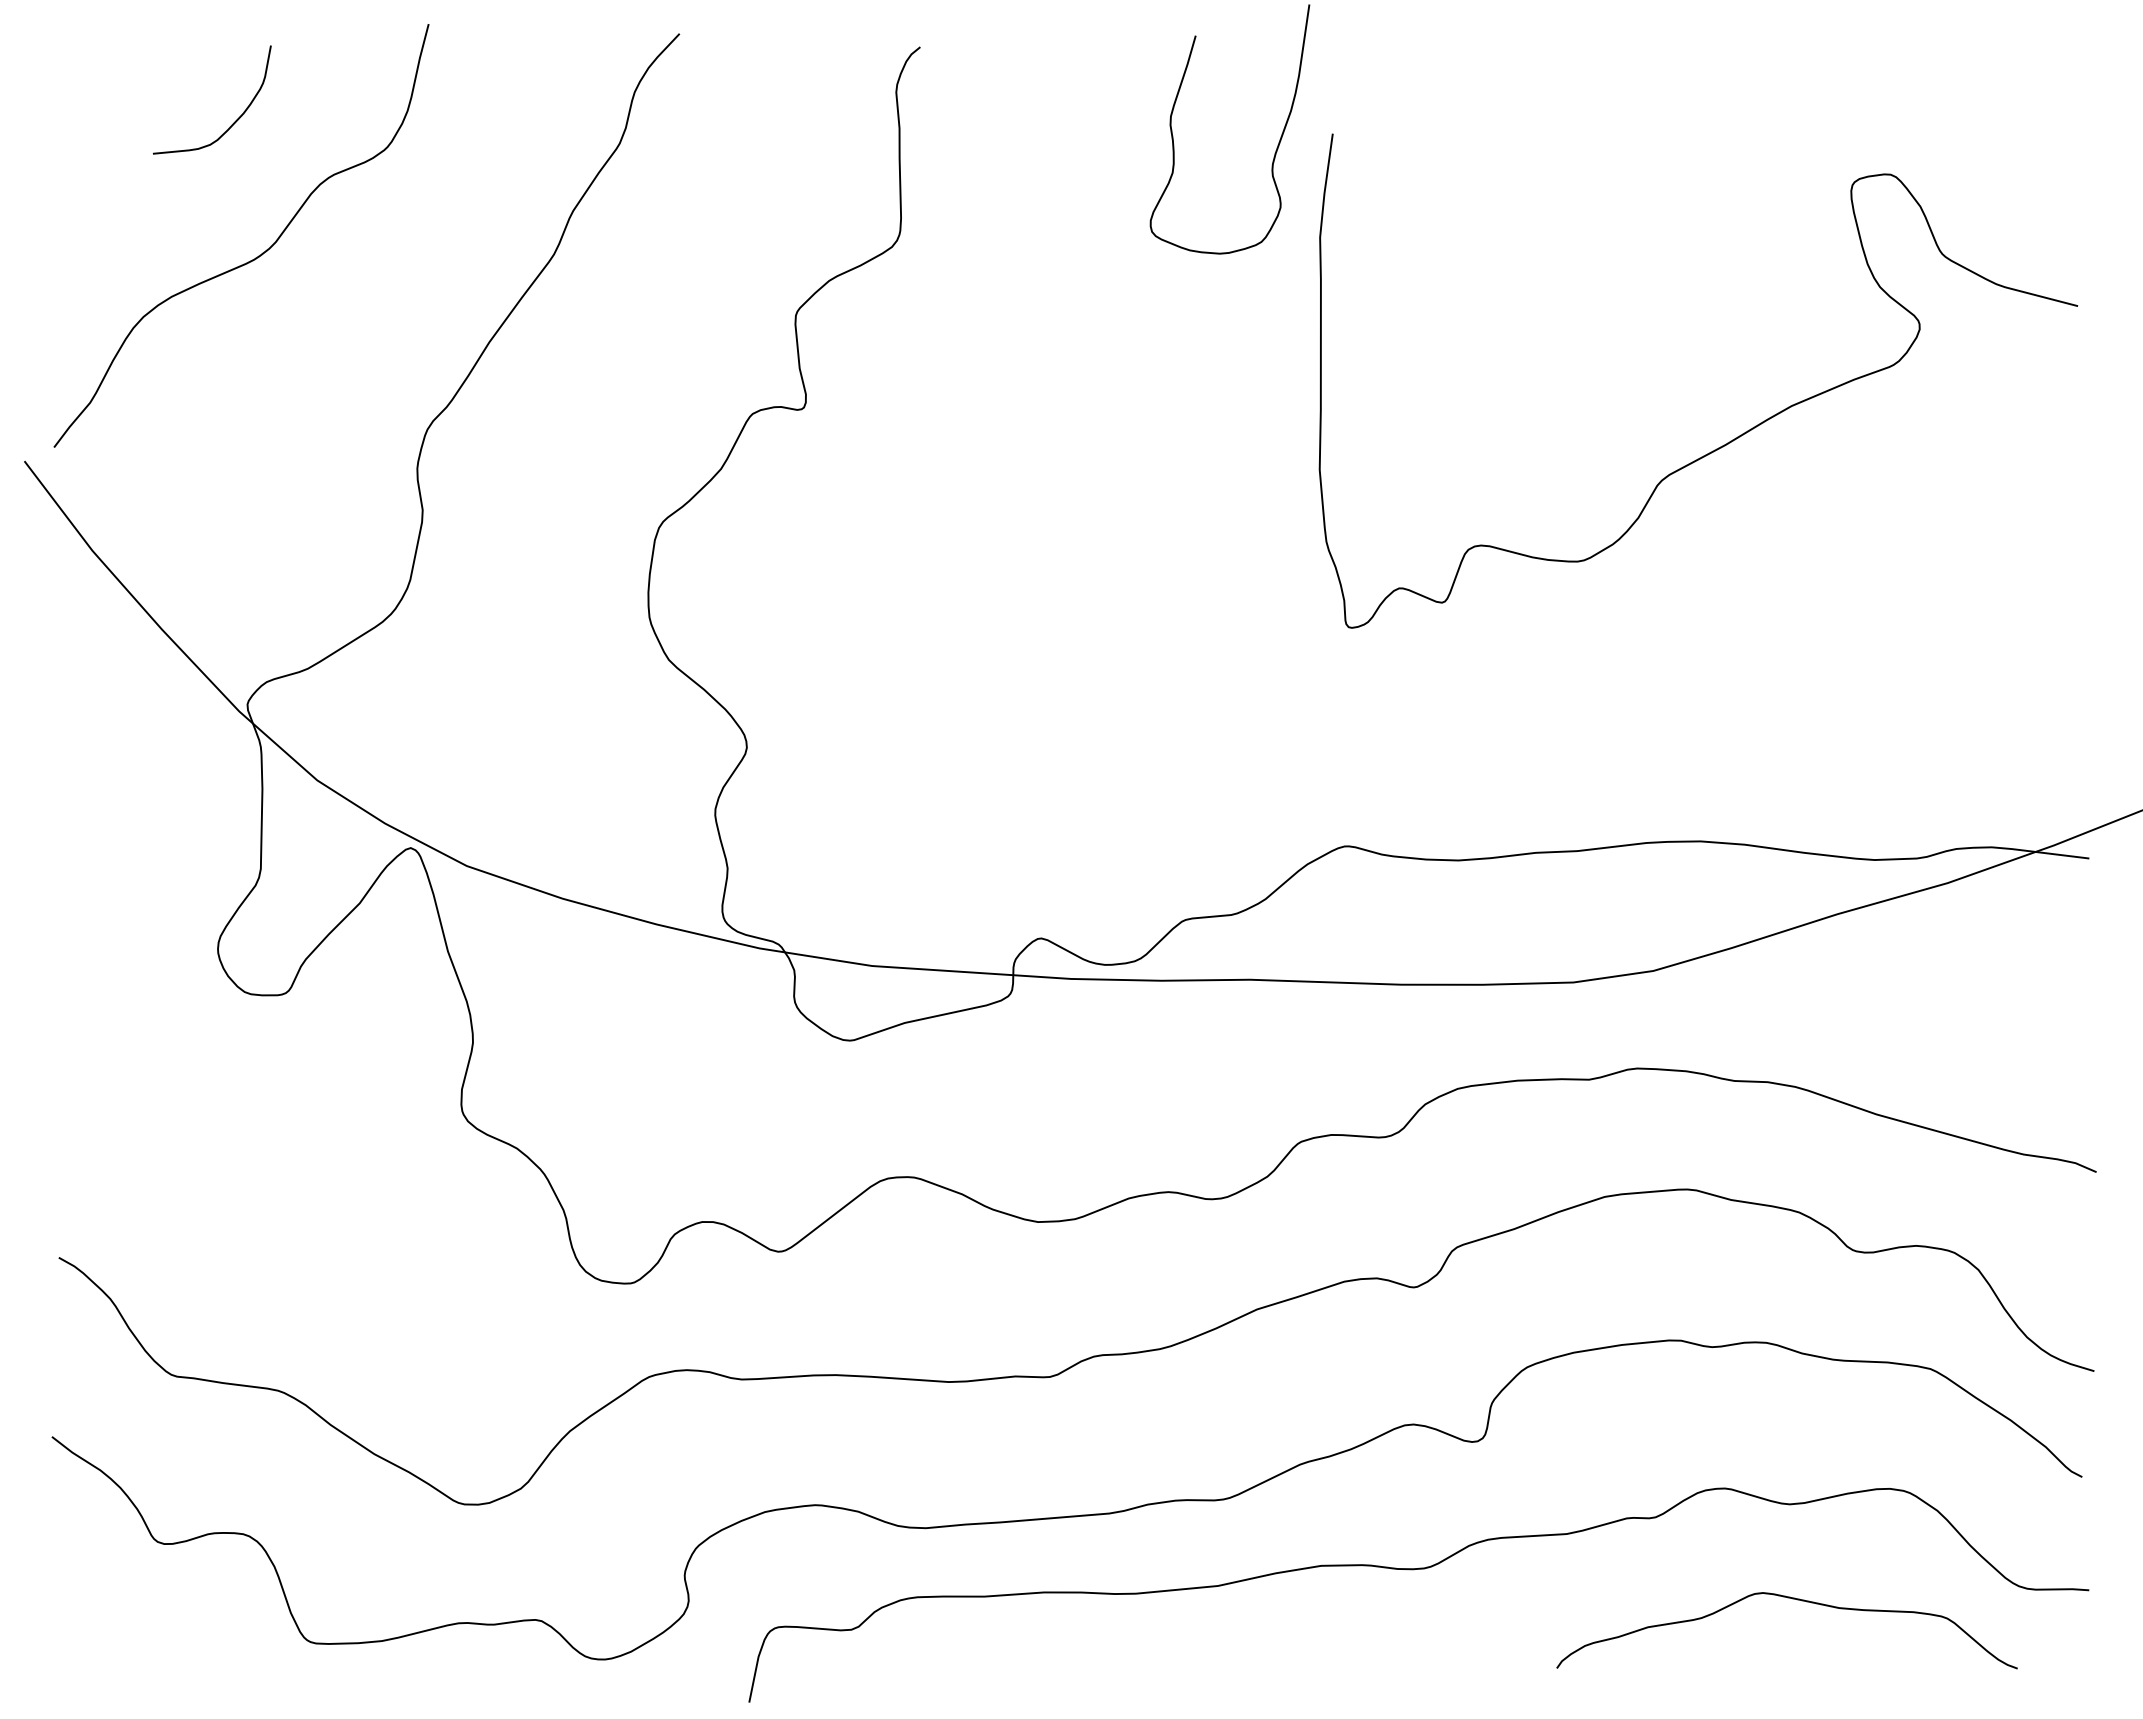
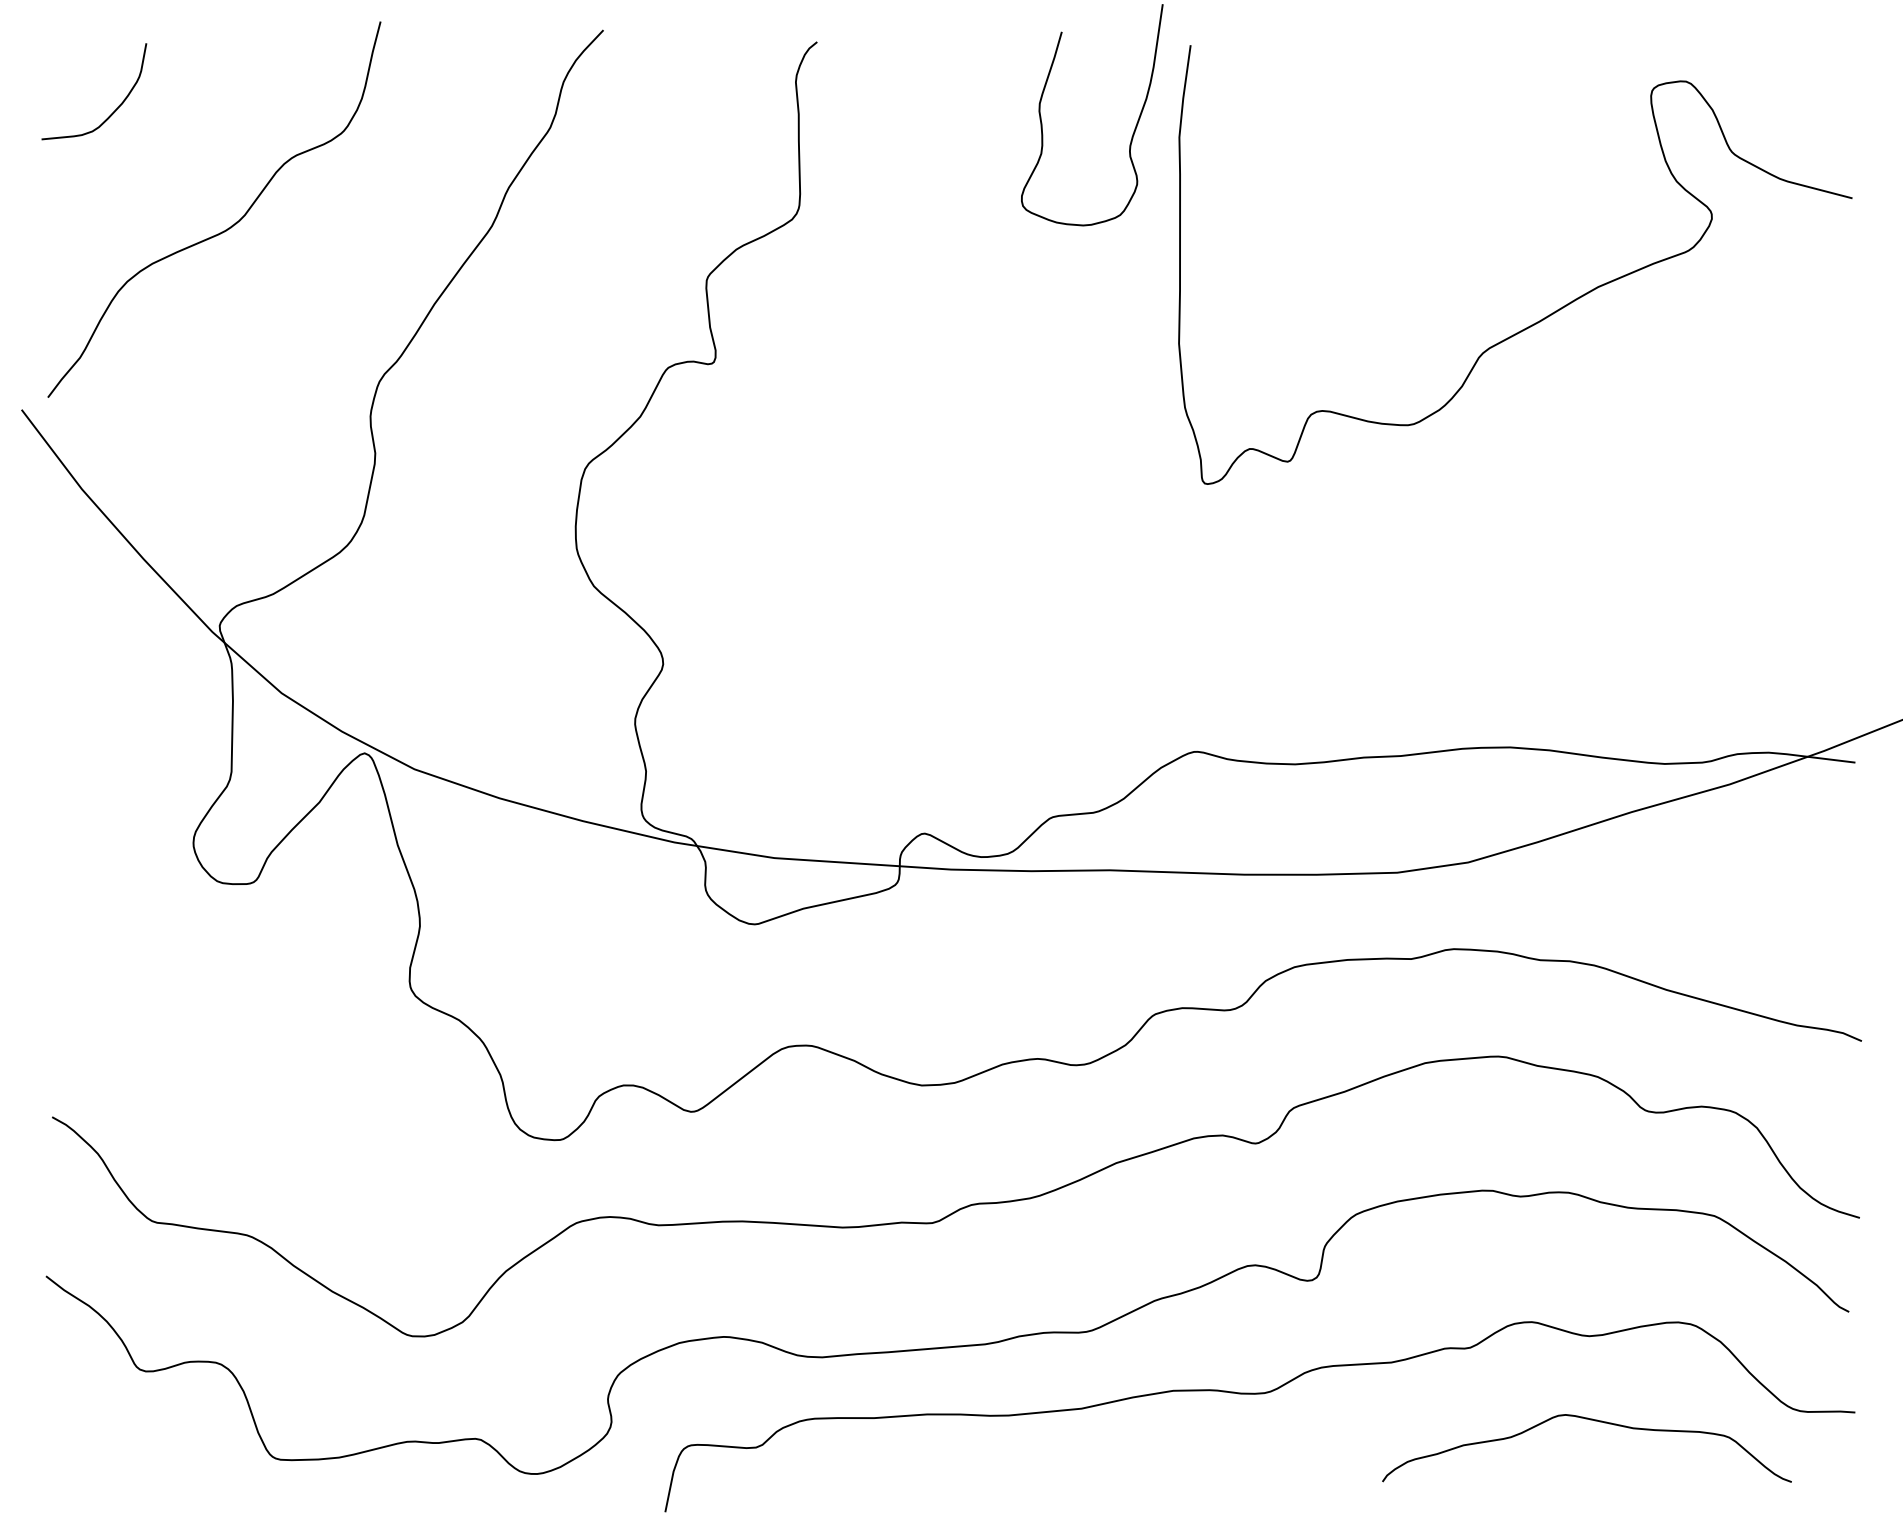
curve: (234, 121) -> (114, 110), moved
curve: (1735, 437) -> (1548, 315), moved

